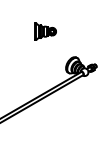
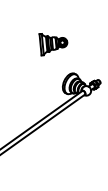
part: (45, 31) -> (54, 43), moved

